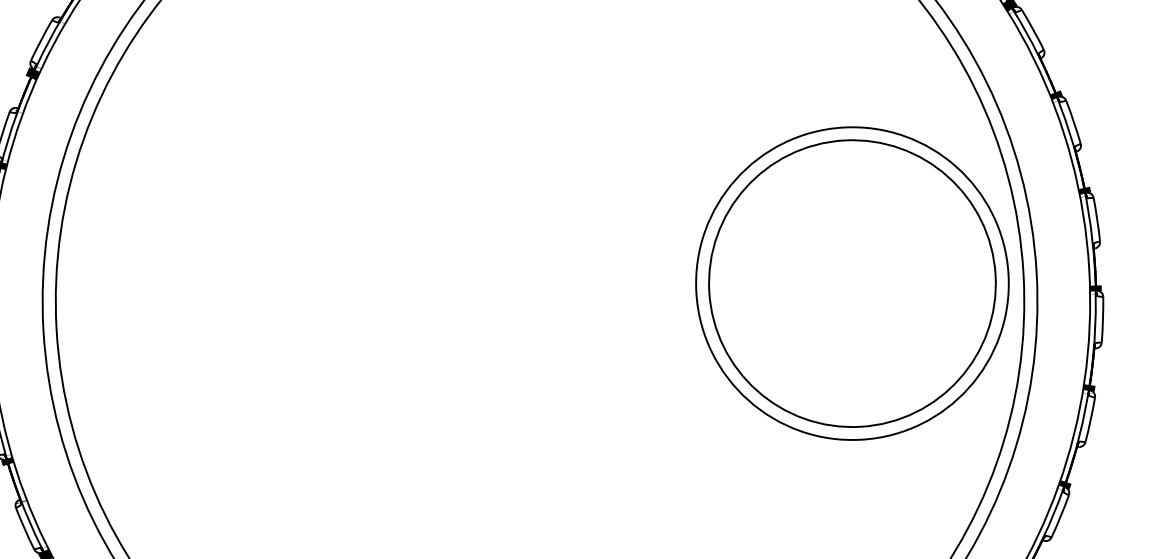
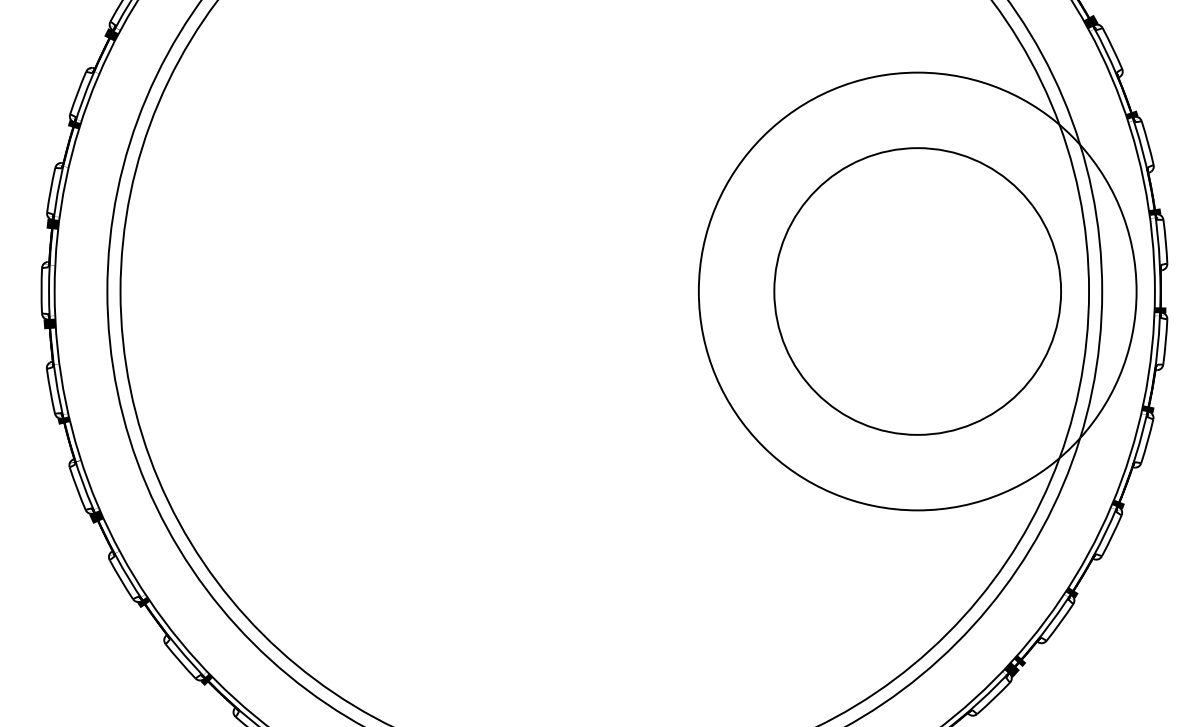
circle: (852, 283) -> (917, 291), size x1.4

